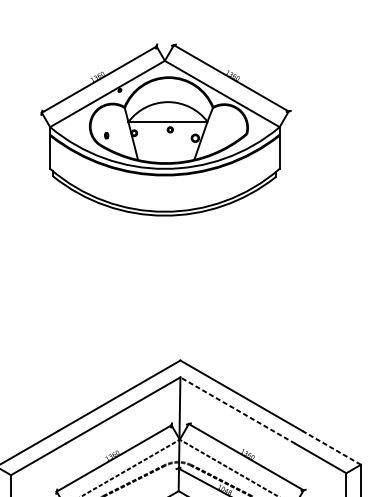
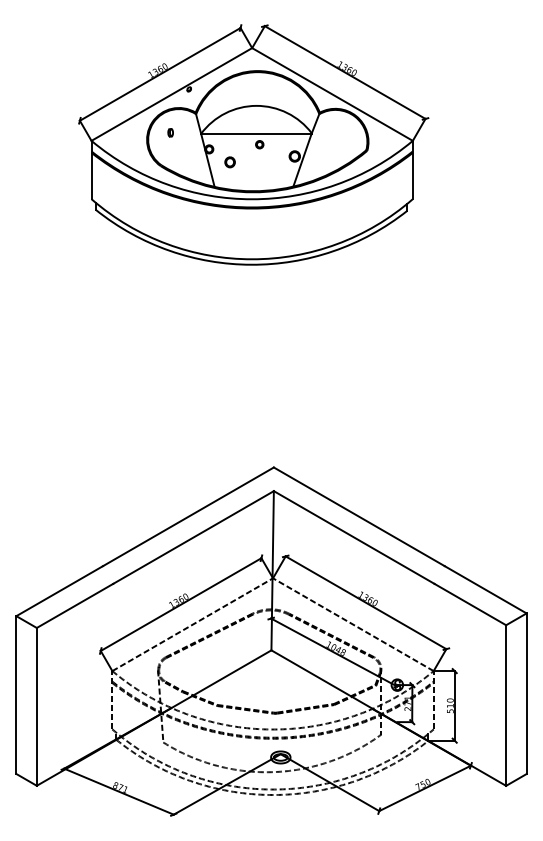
part: (106, 135) -> (170, 132), moved
part: (148, 142) -> (229, 162), added
line: (238, 410) -> (354, 537), dashed -> solid
line: (331, 447) -> (485, 589), dashed -> solid

